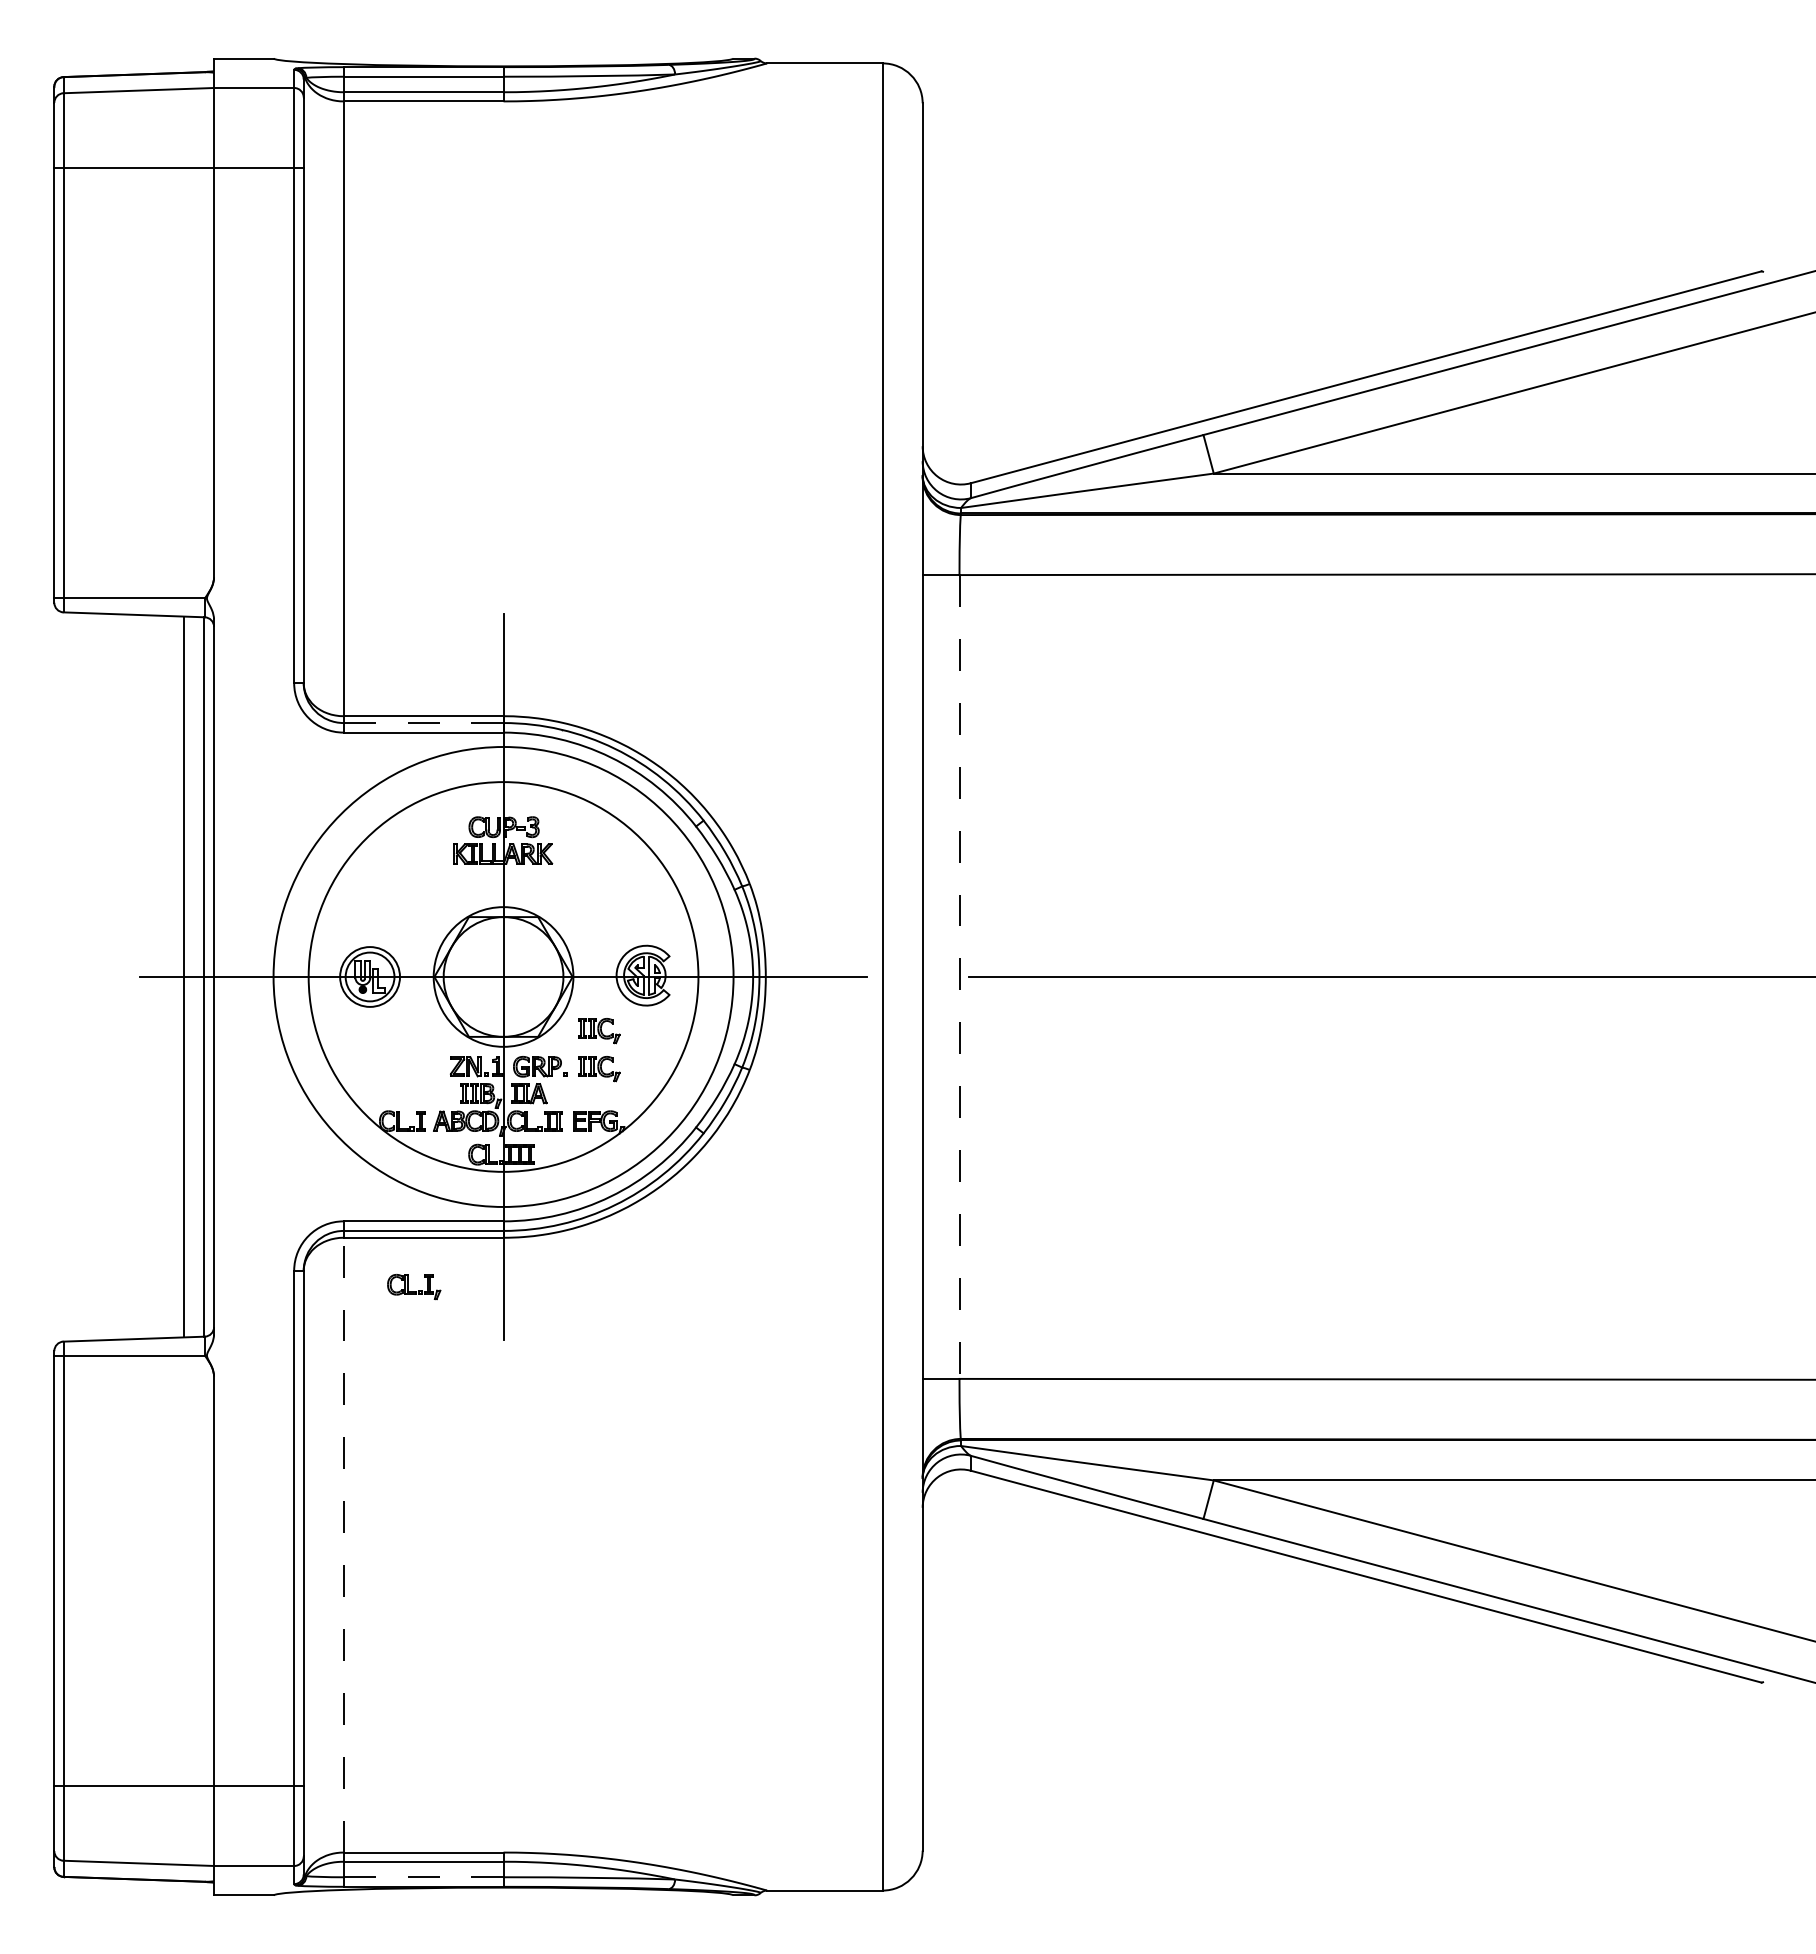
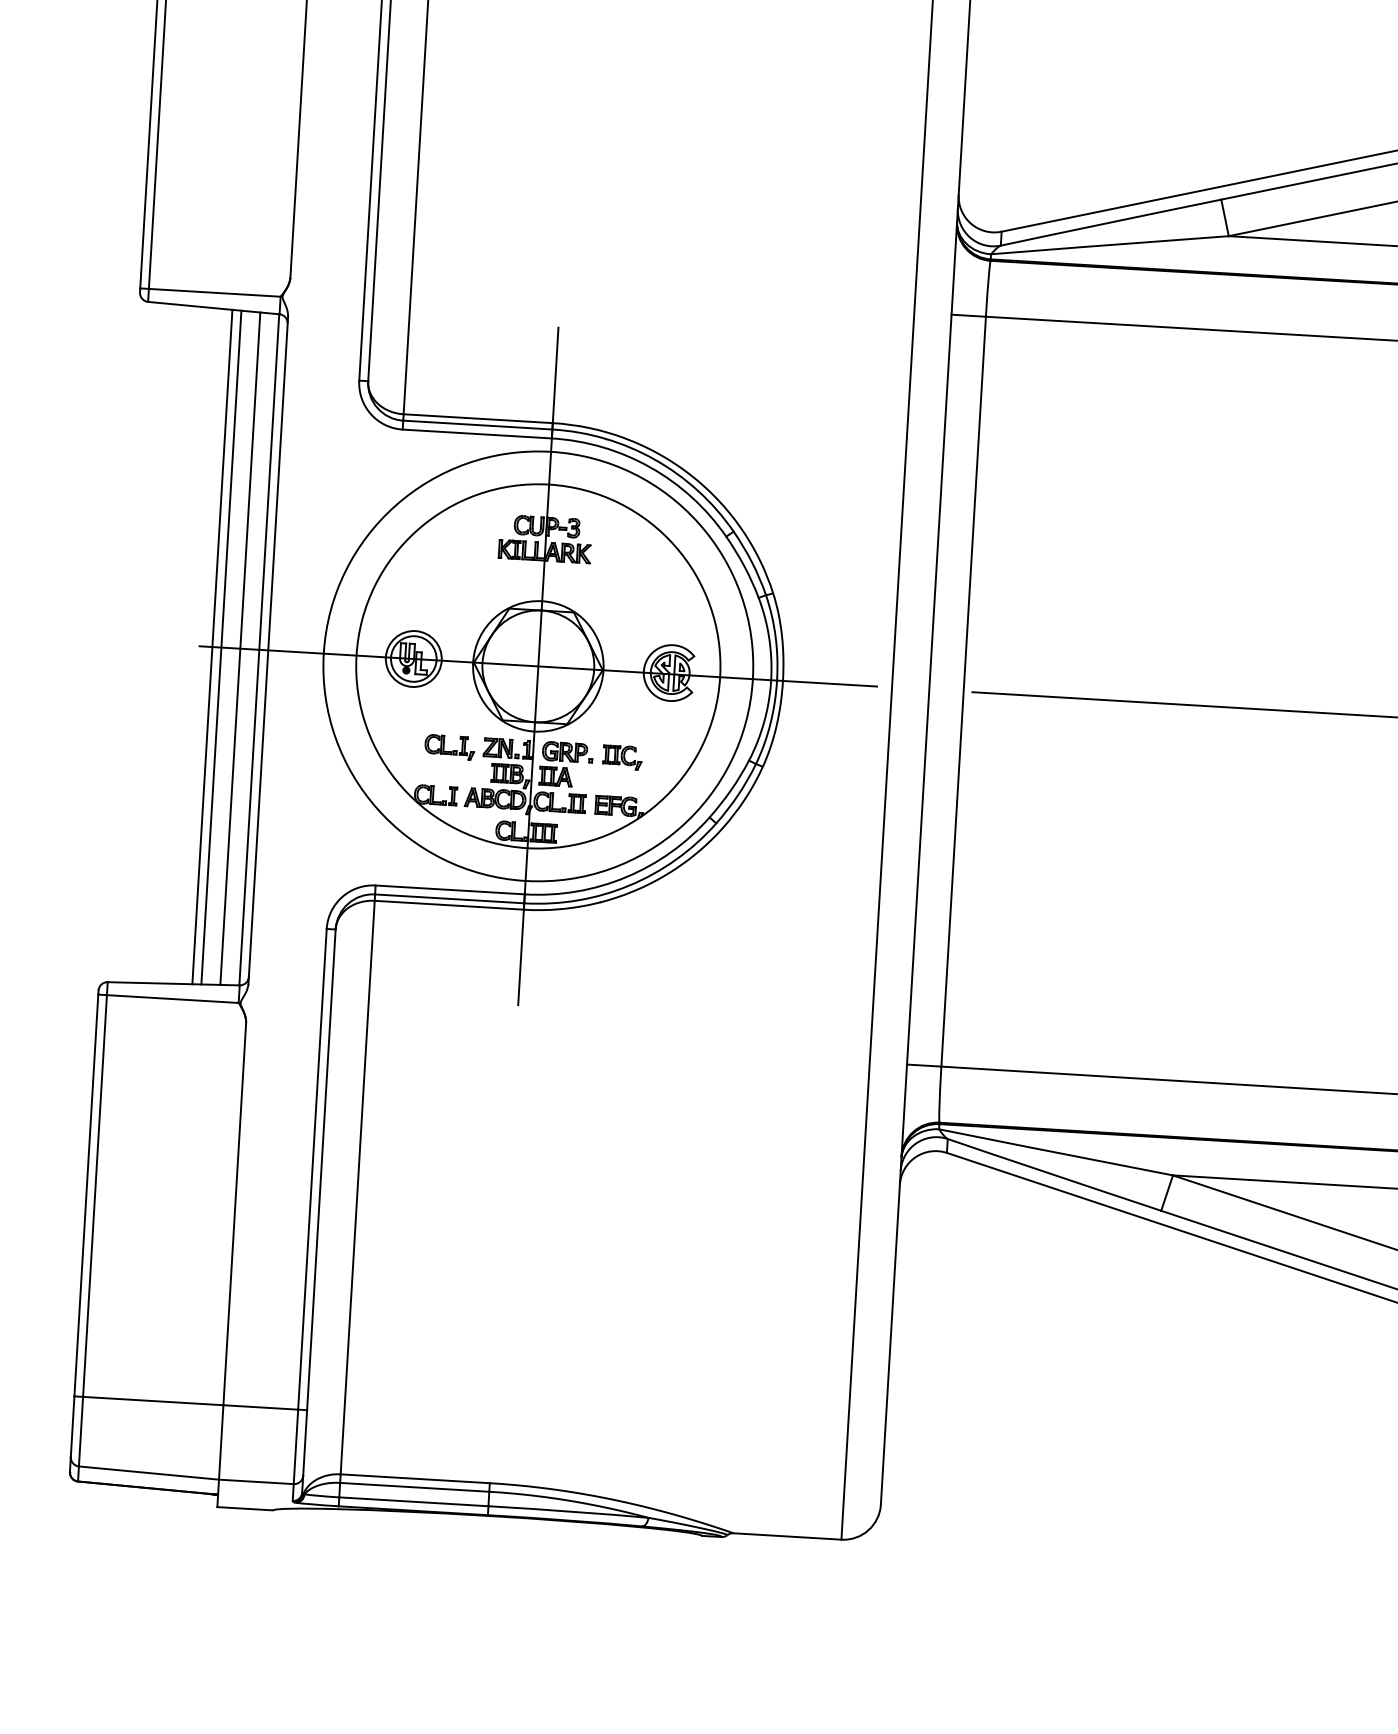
line: (423, 723) -> (477, 425), dashed -> solid
line: (154, 976) -> (212, 646), added
line: (163, 976) -> (221, 647), added
line: (959, 976) -> (963, 691), dashed -> solid
part: (599, 1031) -> (624, 722), removed
part: (414, 1287) -> (450, 747), moved
line: (343, 1544) -> (357, 1186), dashed -> solid
line: (423, 1877) -> (413, 1502), dashed -> solid

